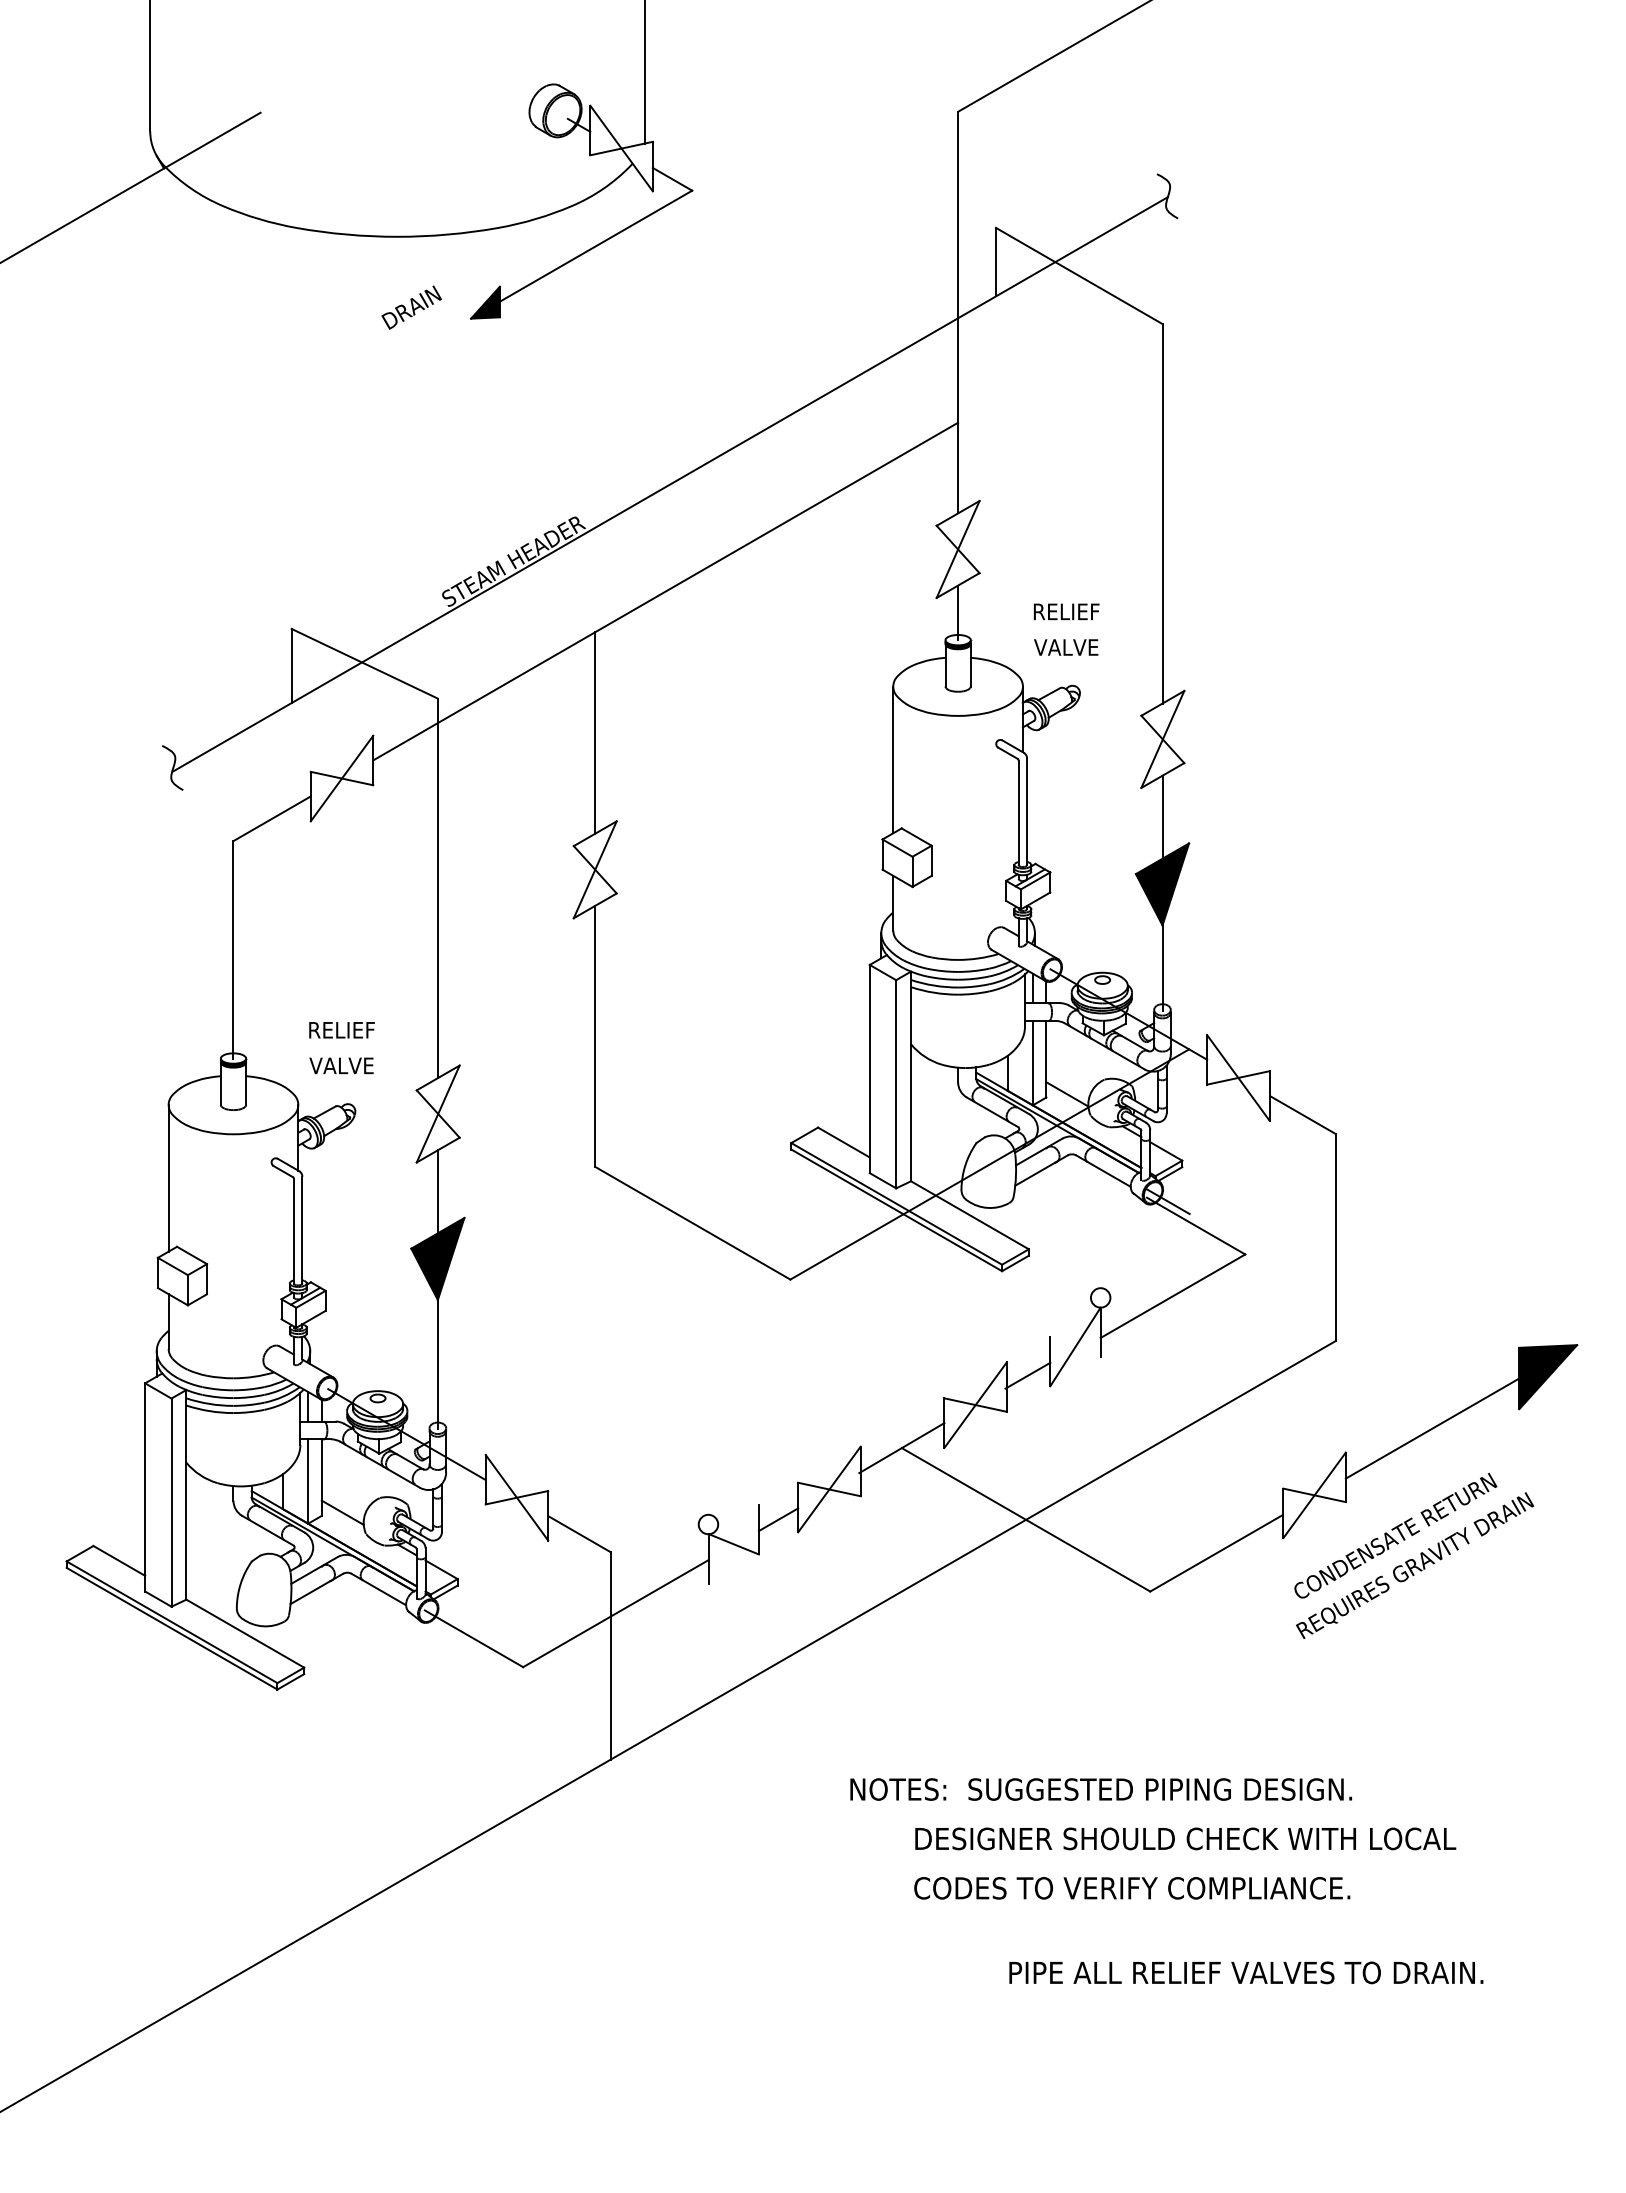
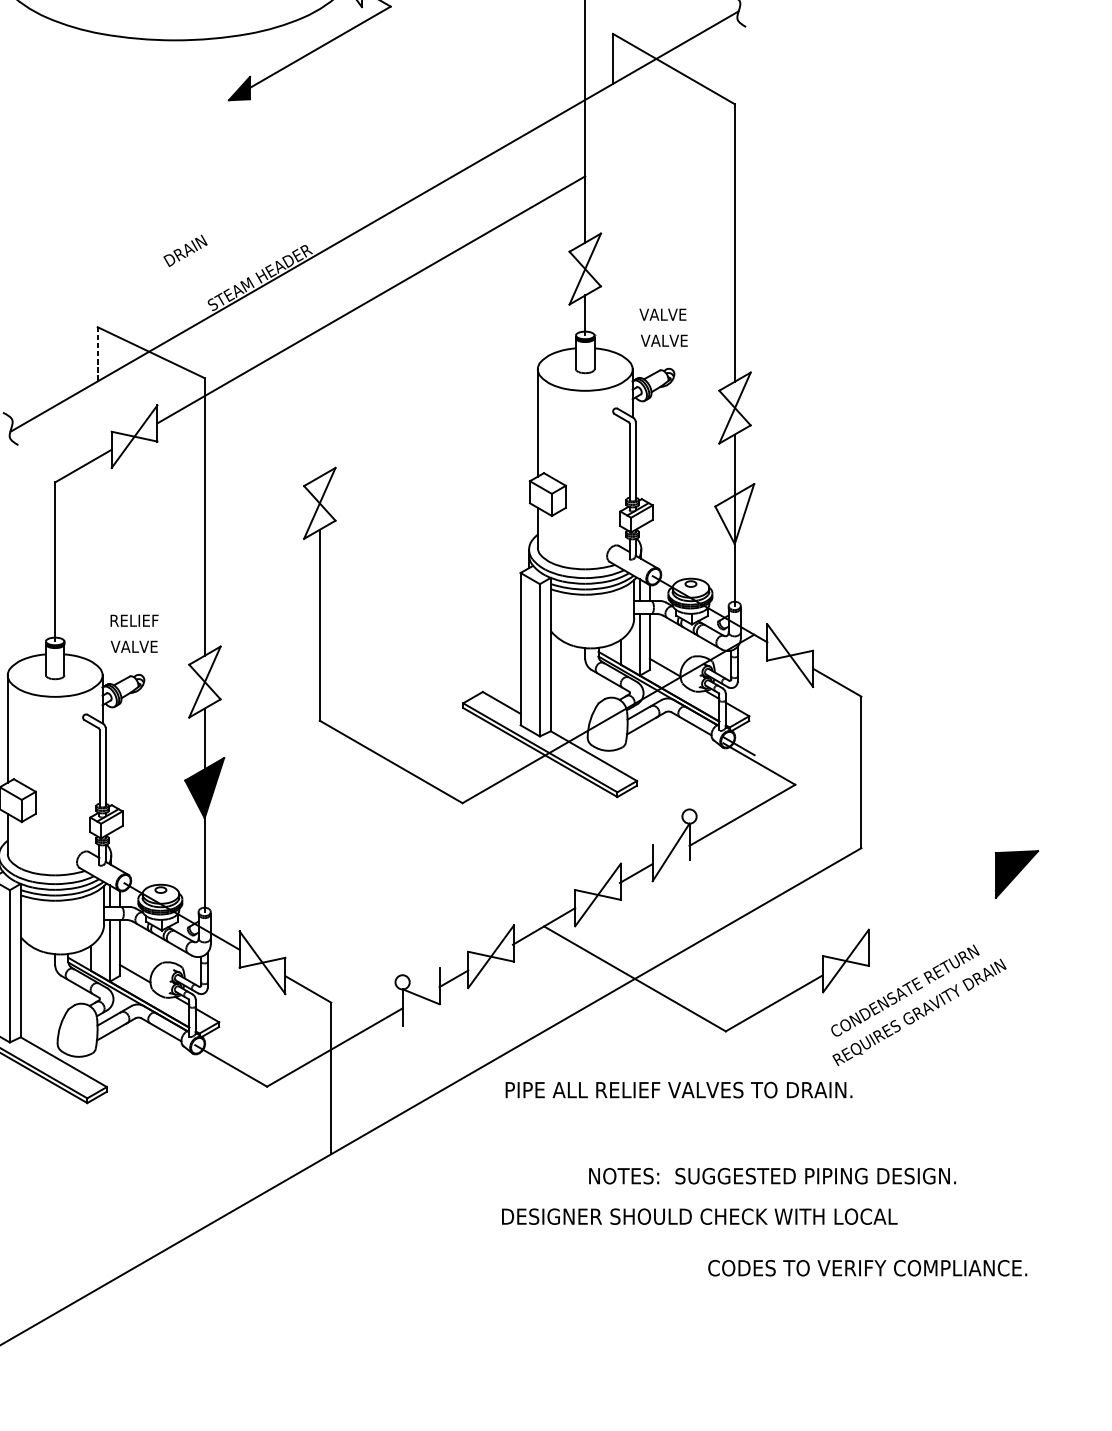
text: (411, 307) -> (185, 250), moved
text: (1065, 611) -> (663, 314), RELIEF -> VALVE
line: (291, 666) -> (97, 354), solid -> dashed
line: (595, 732) -> (319, 402), removed
fill: (1162, 884) -> (734, 514), removed
line: (1432, 1428) -> (932, 912), removed
text: (1100, 1789) -> (772, 1176), moved
text: (1185, 1838) -> (699, 1216), moved
text: (1132, 1888) -> (867, 1268), moved
text: (1246, 1972) -> (679, 1089), moved

